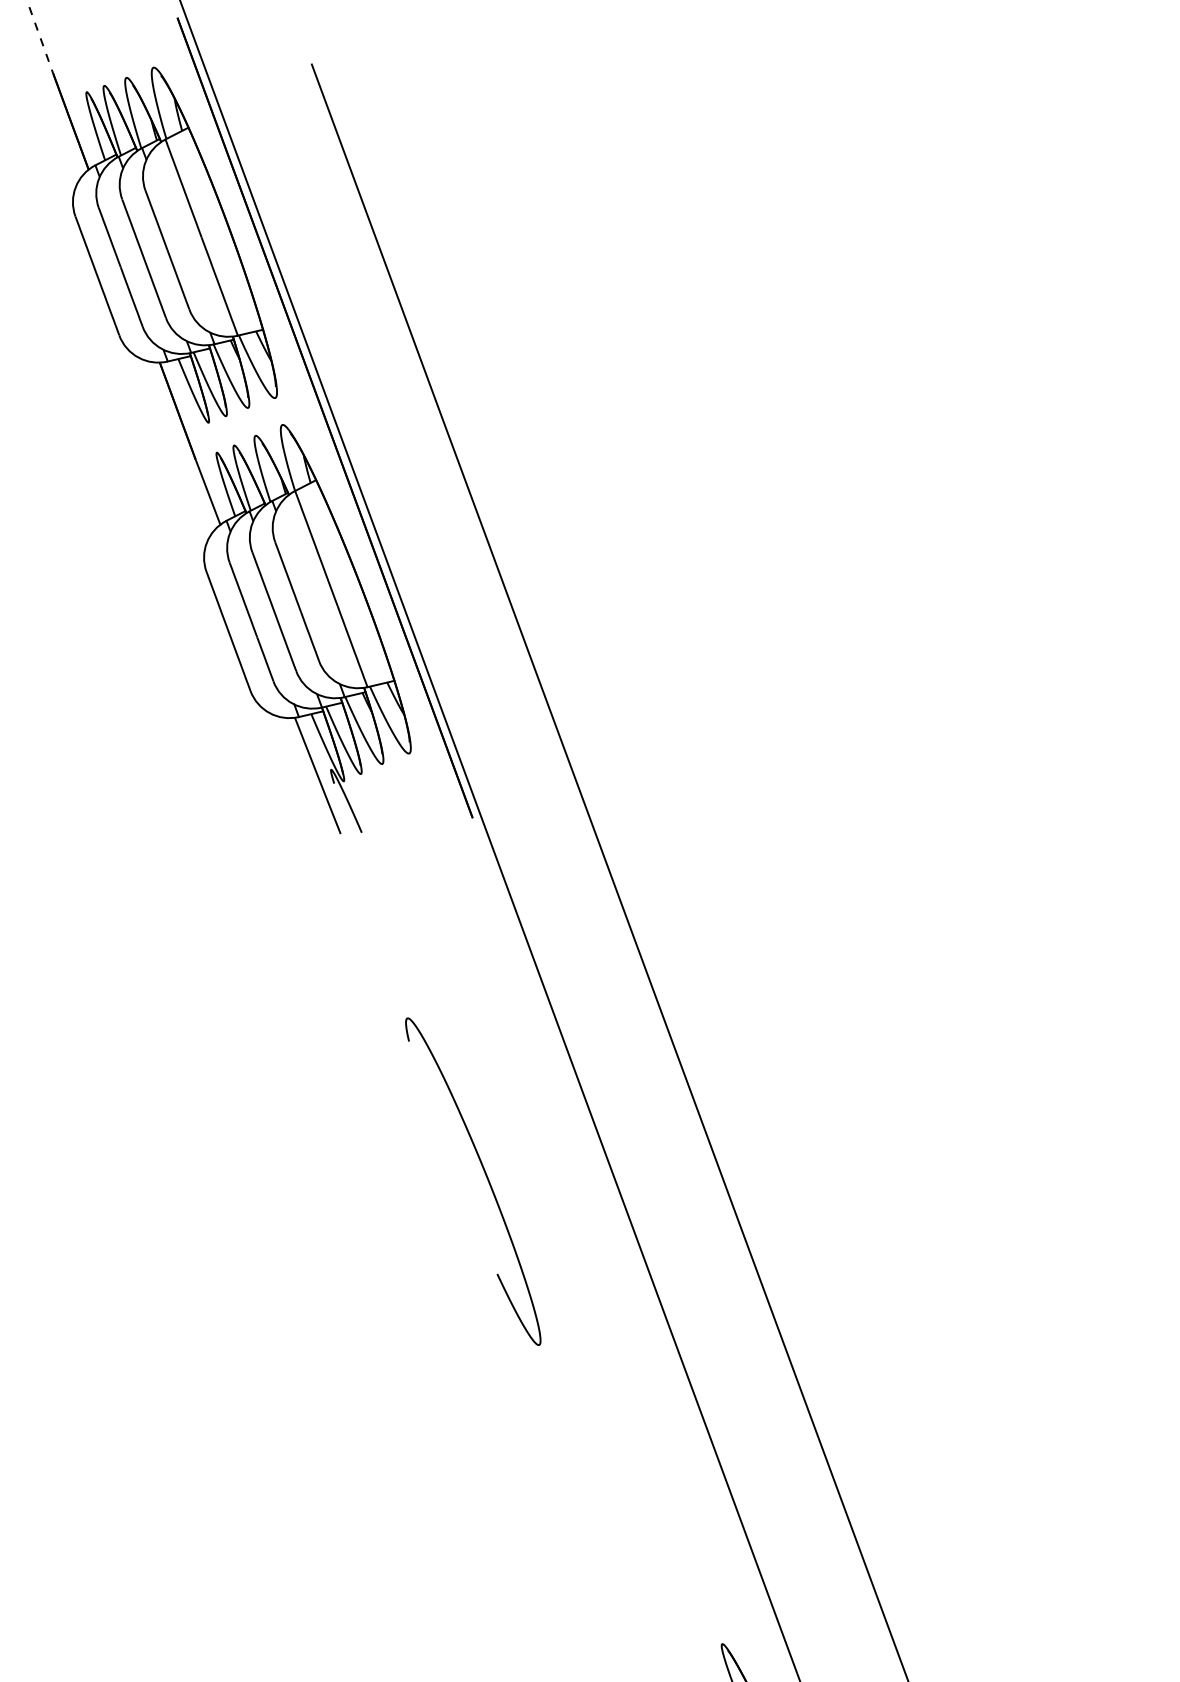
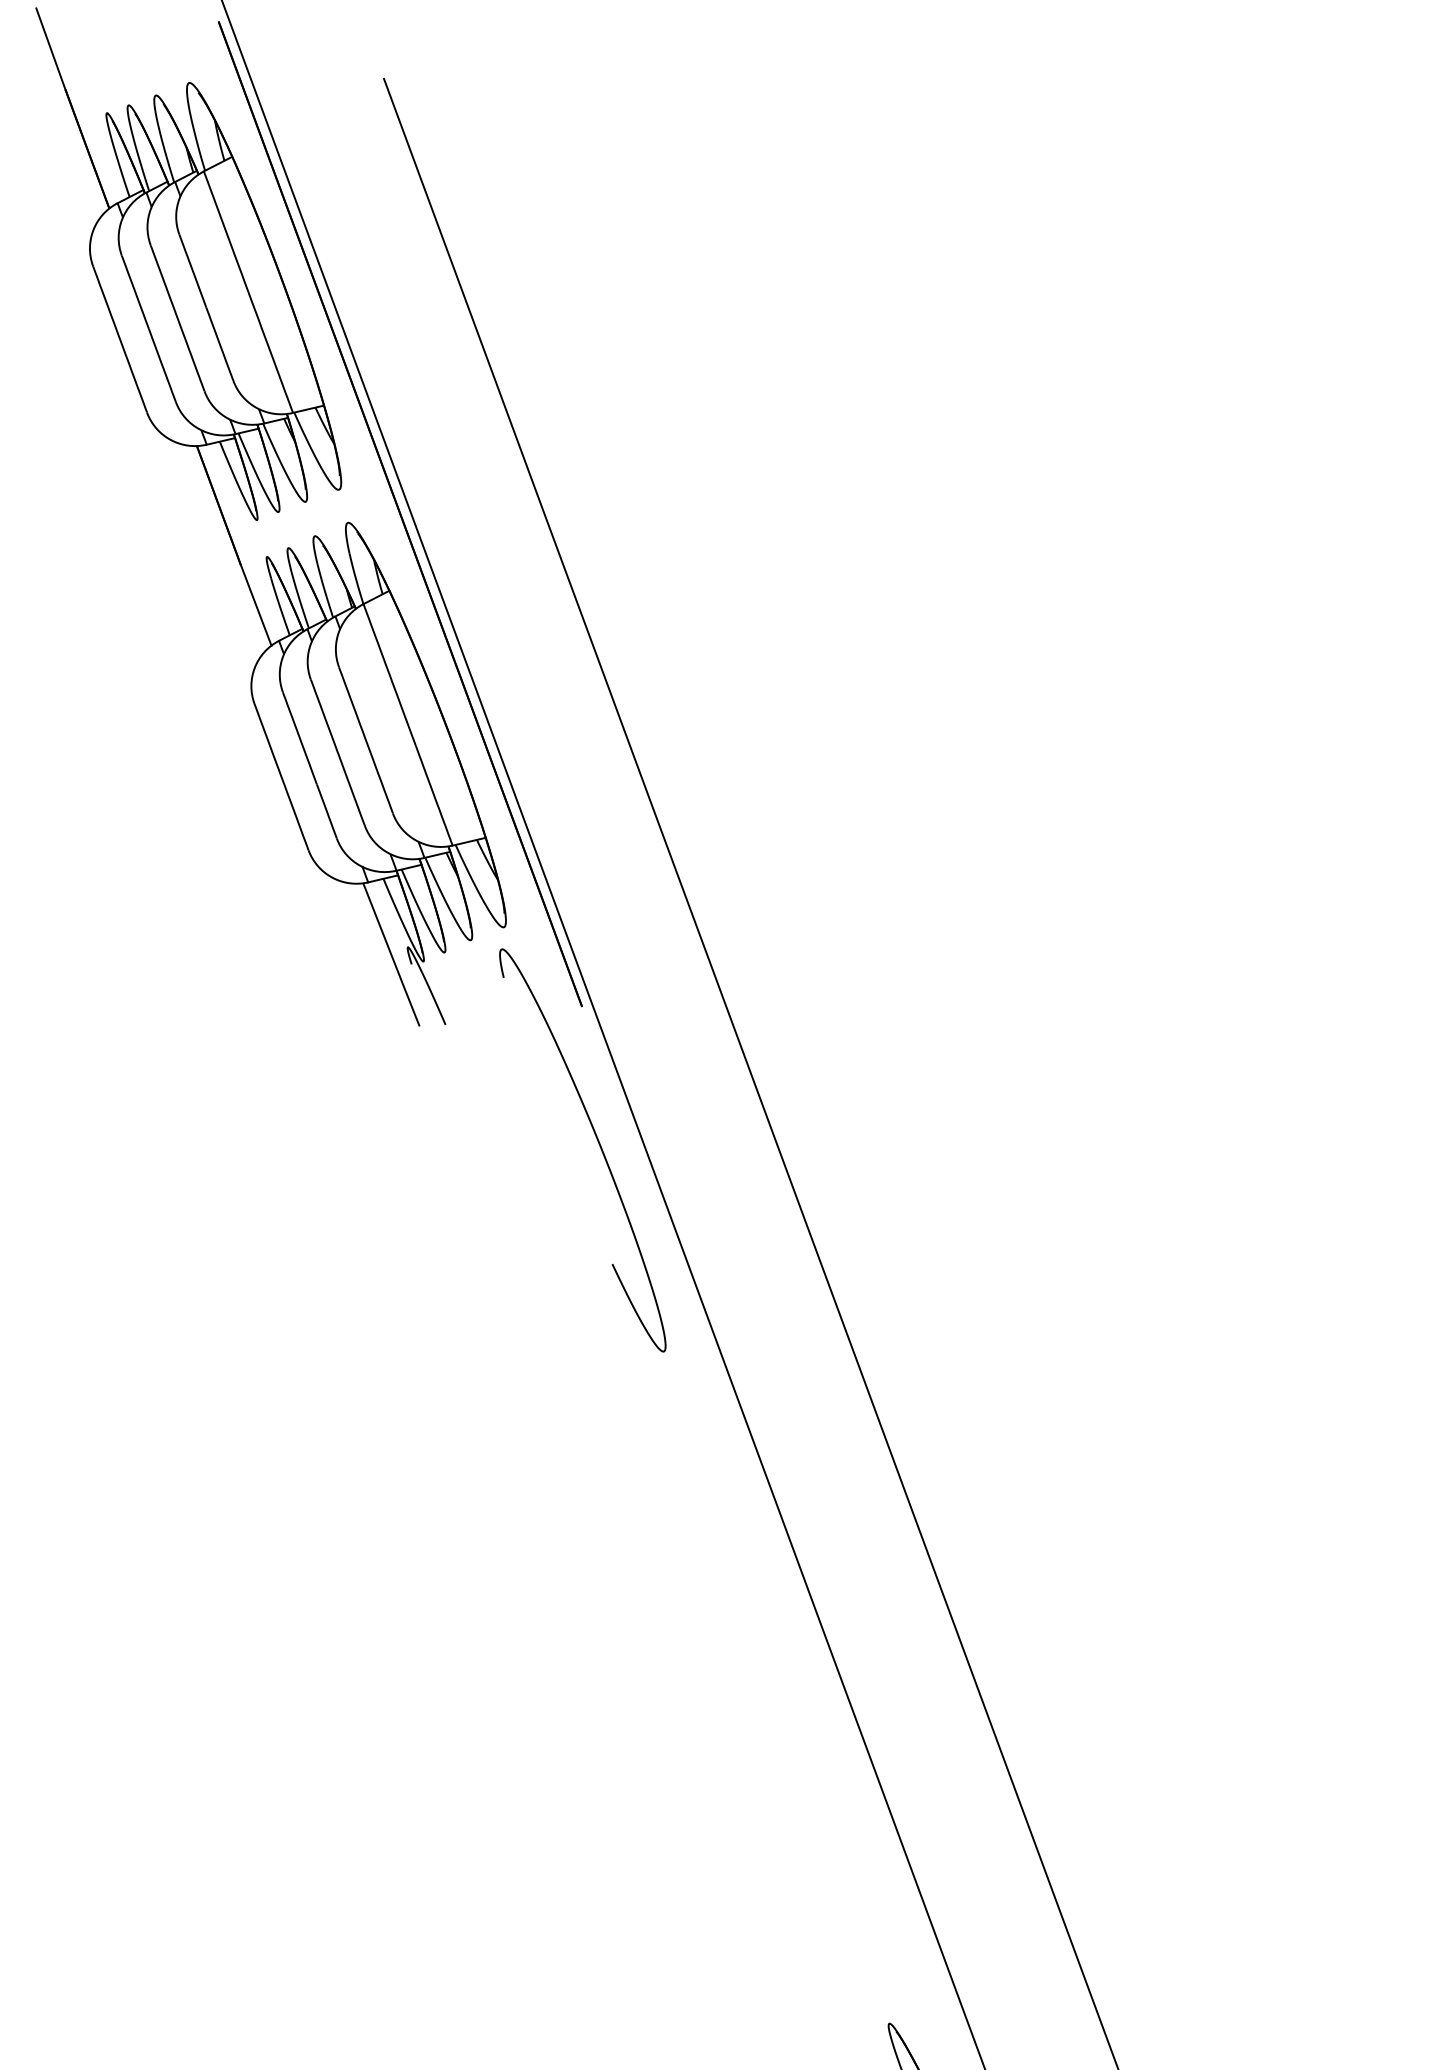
line: (41, 40) -> (51, 49), dashed -> solid
curve: (486, 1176) -> (598, 1144), moved

